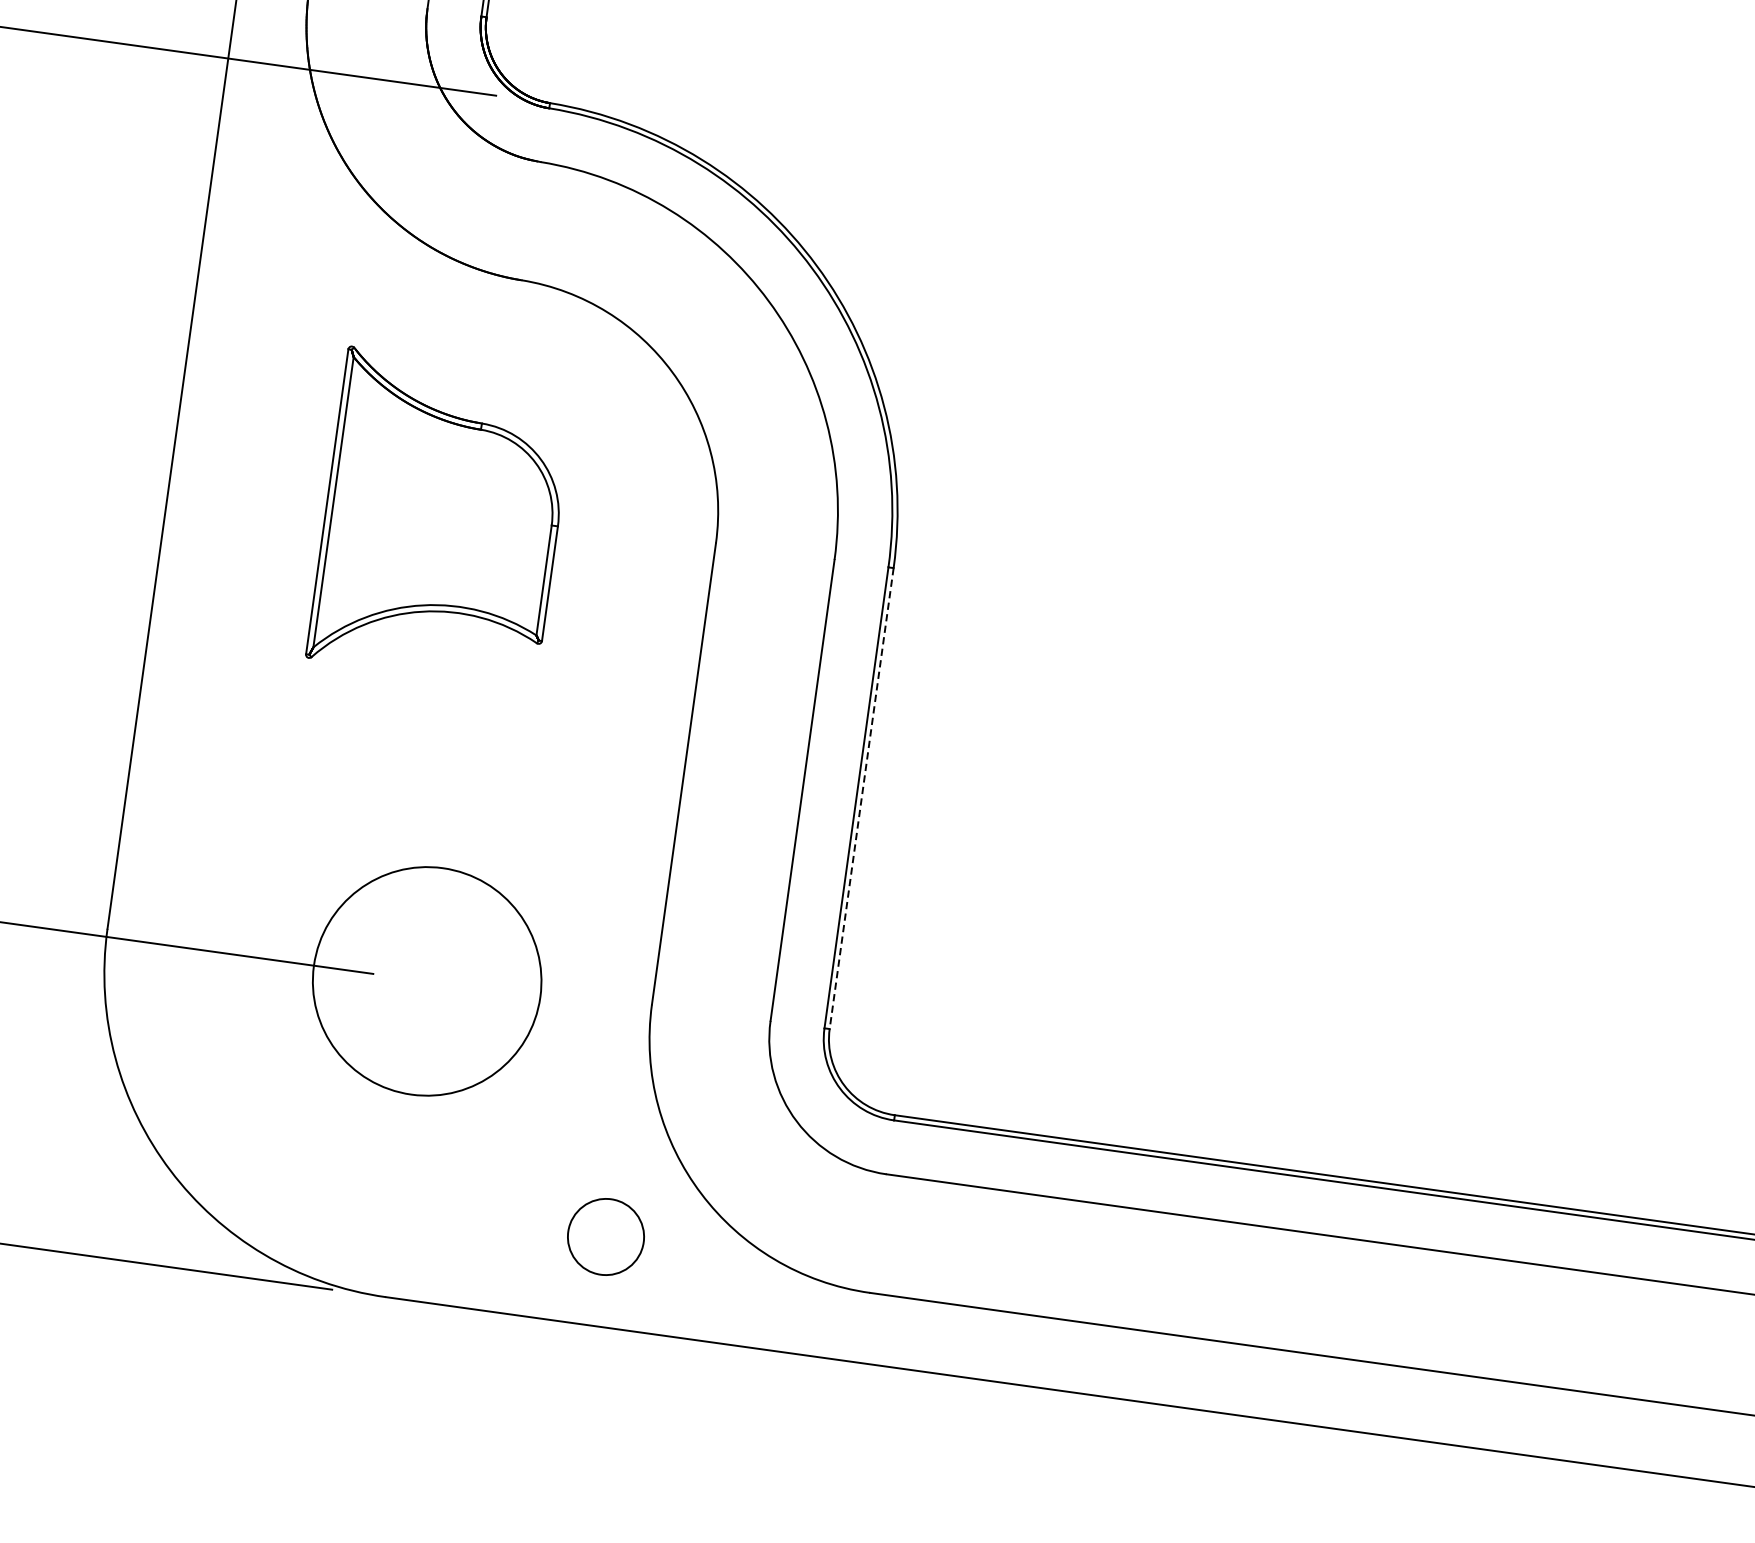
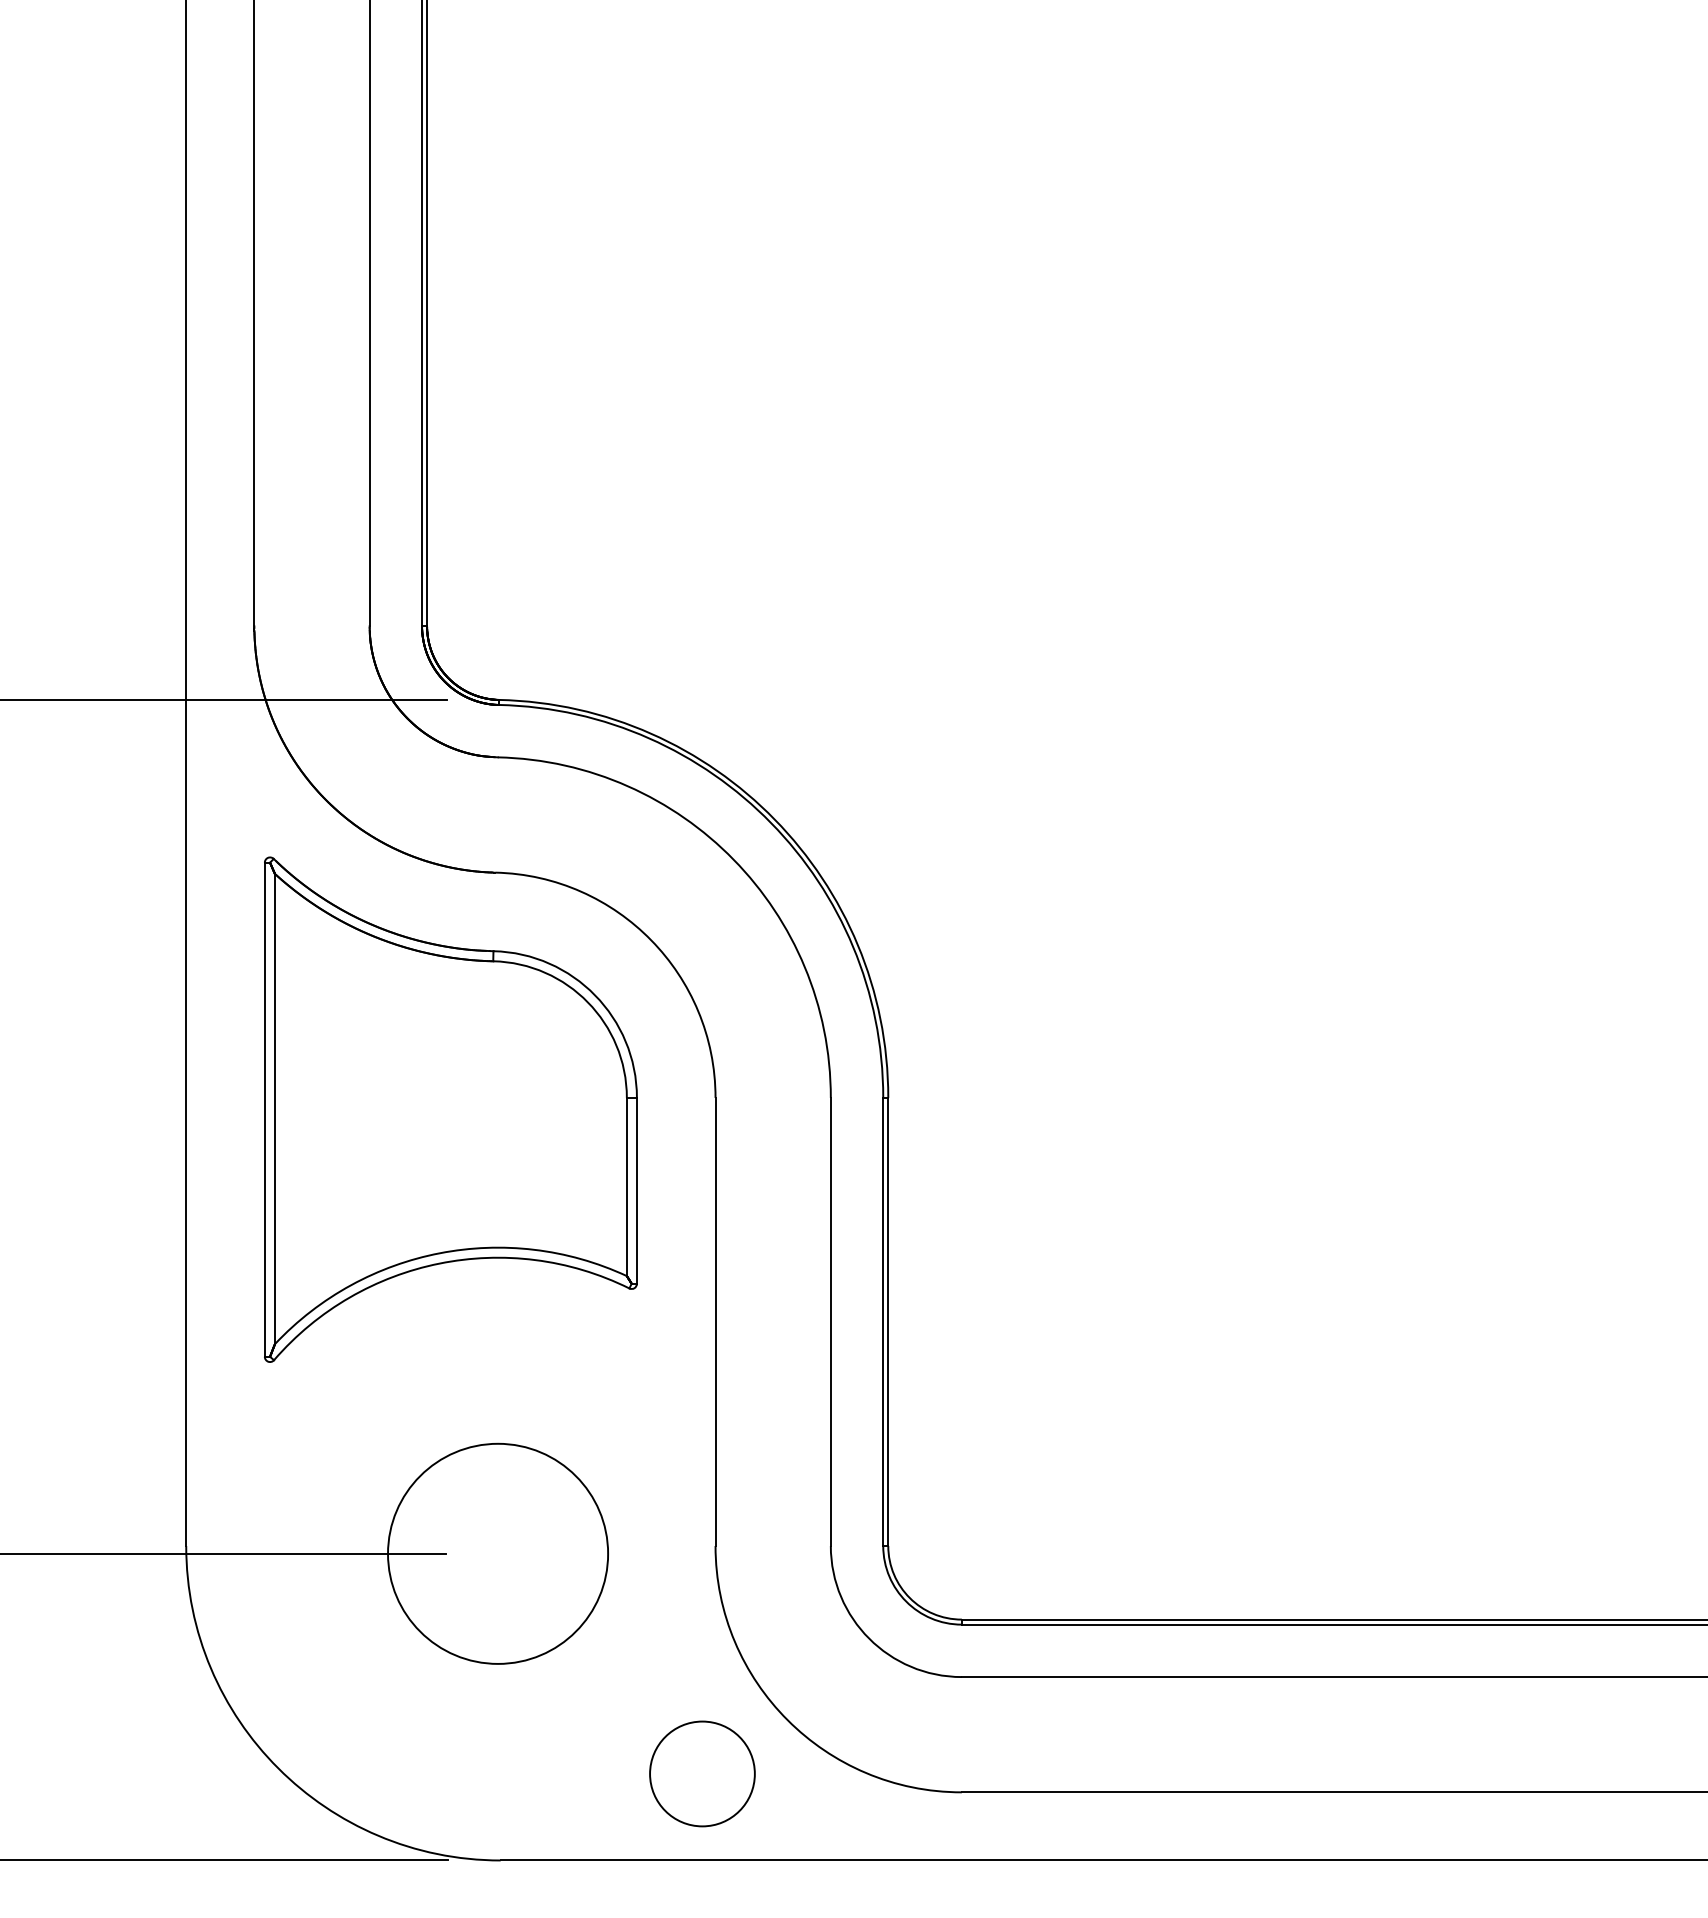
part: (441, 517) -> (450, 1109), size x1.67
line: (861, 799) -> (888, 1322), dashed -> solid
circle: (606, 1236) -> (702, 1773), size x1.43

